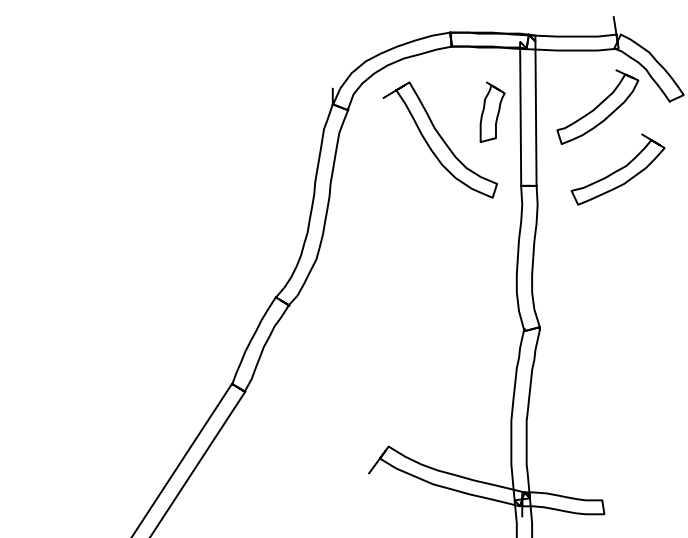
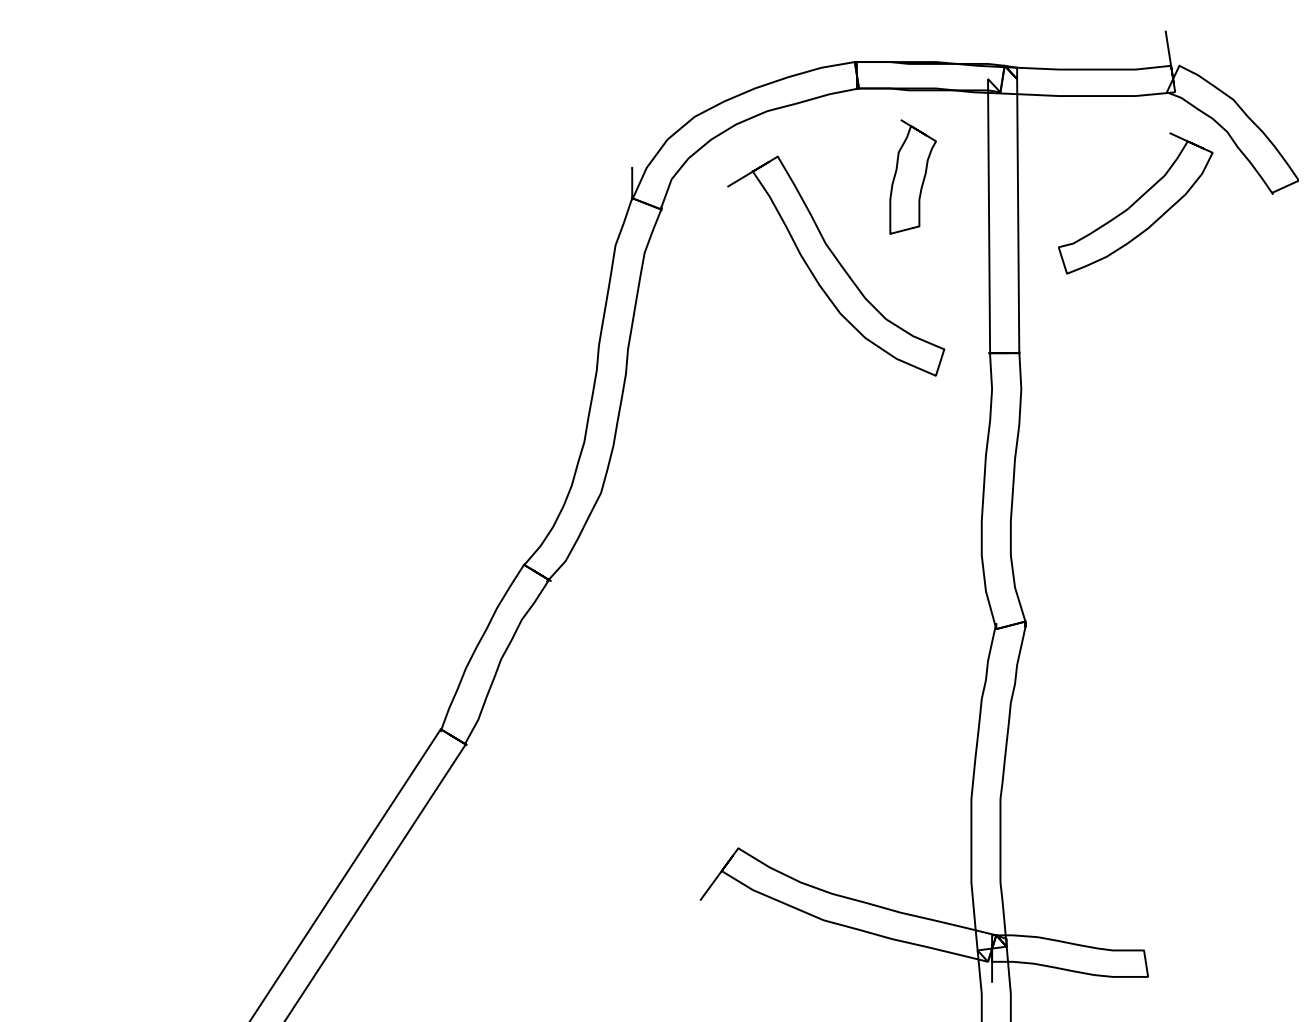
part: (492, 111) -> (912, 175), moved
part: (617, 169) -> (1173, 321), removed

